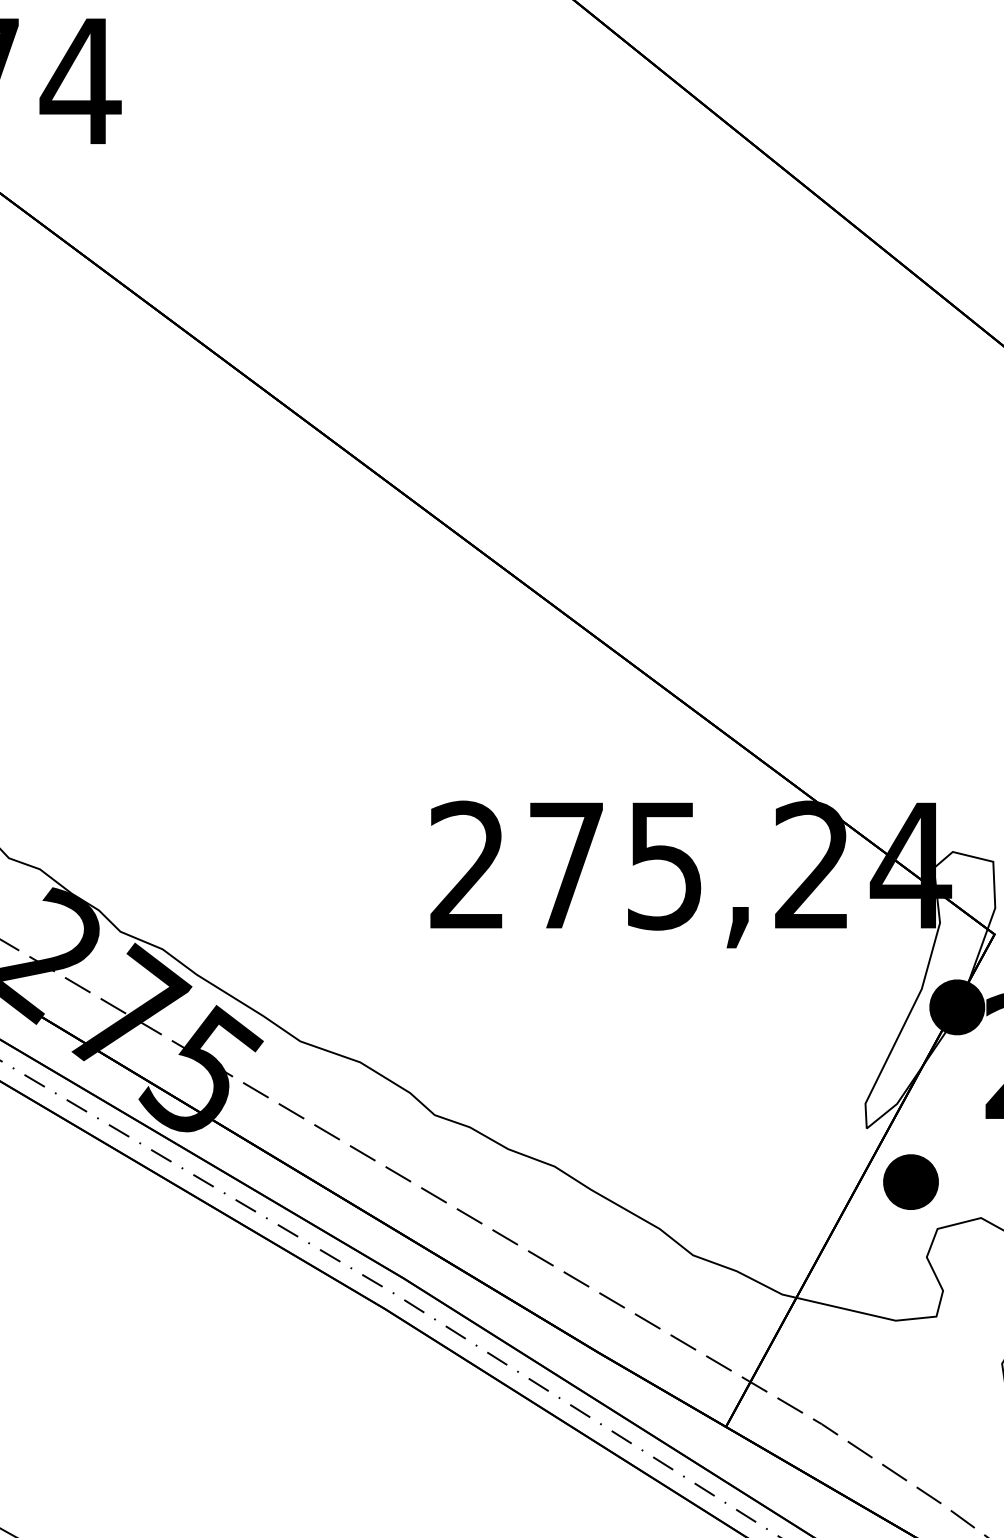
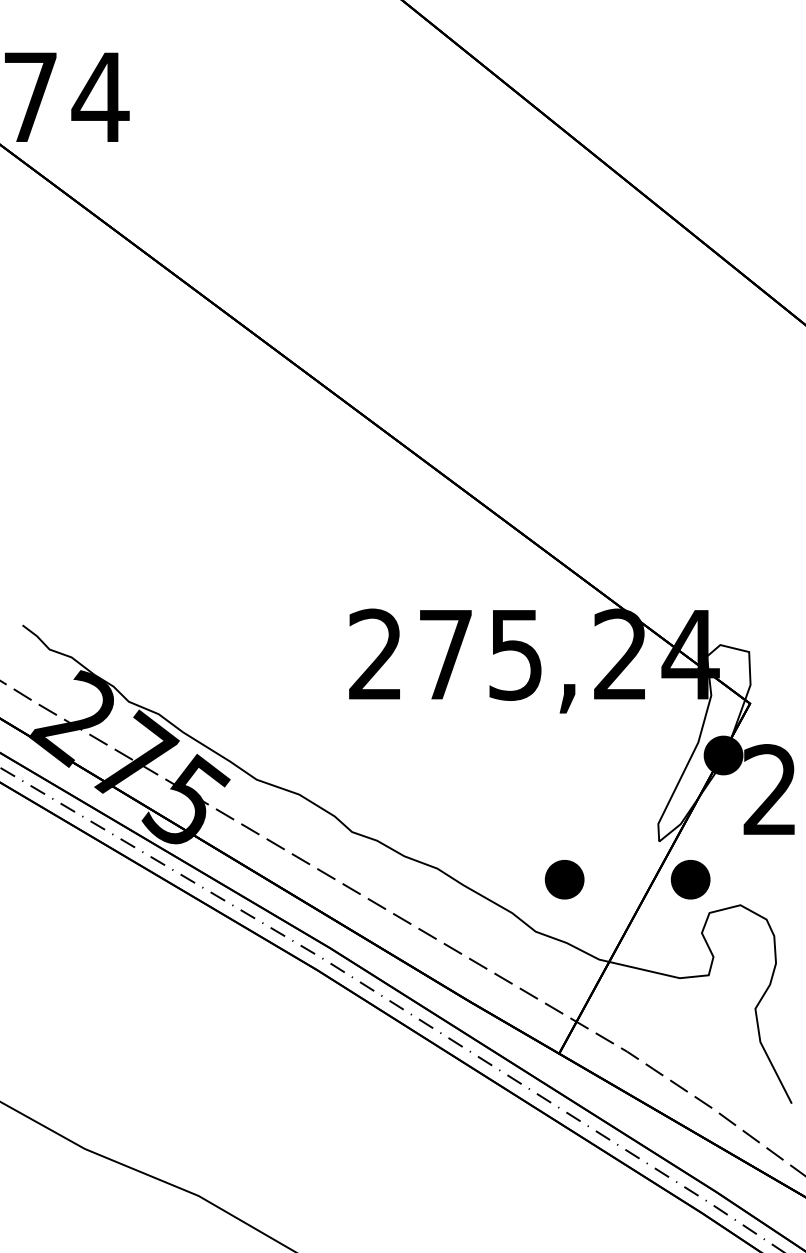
part: (733, 1181) -> (564, 879), added

